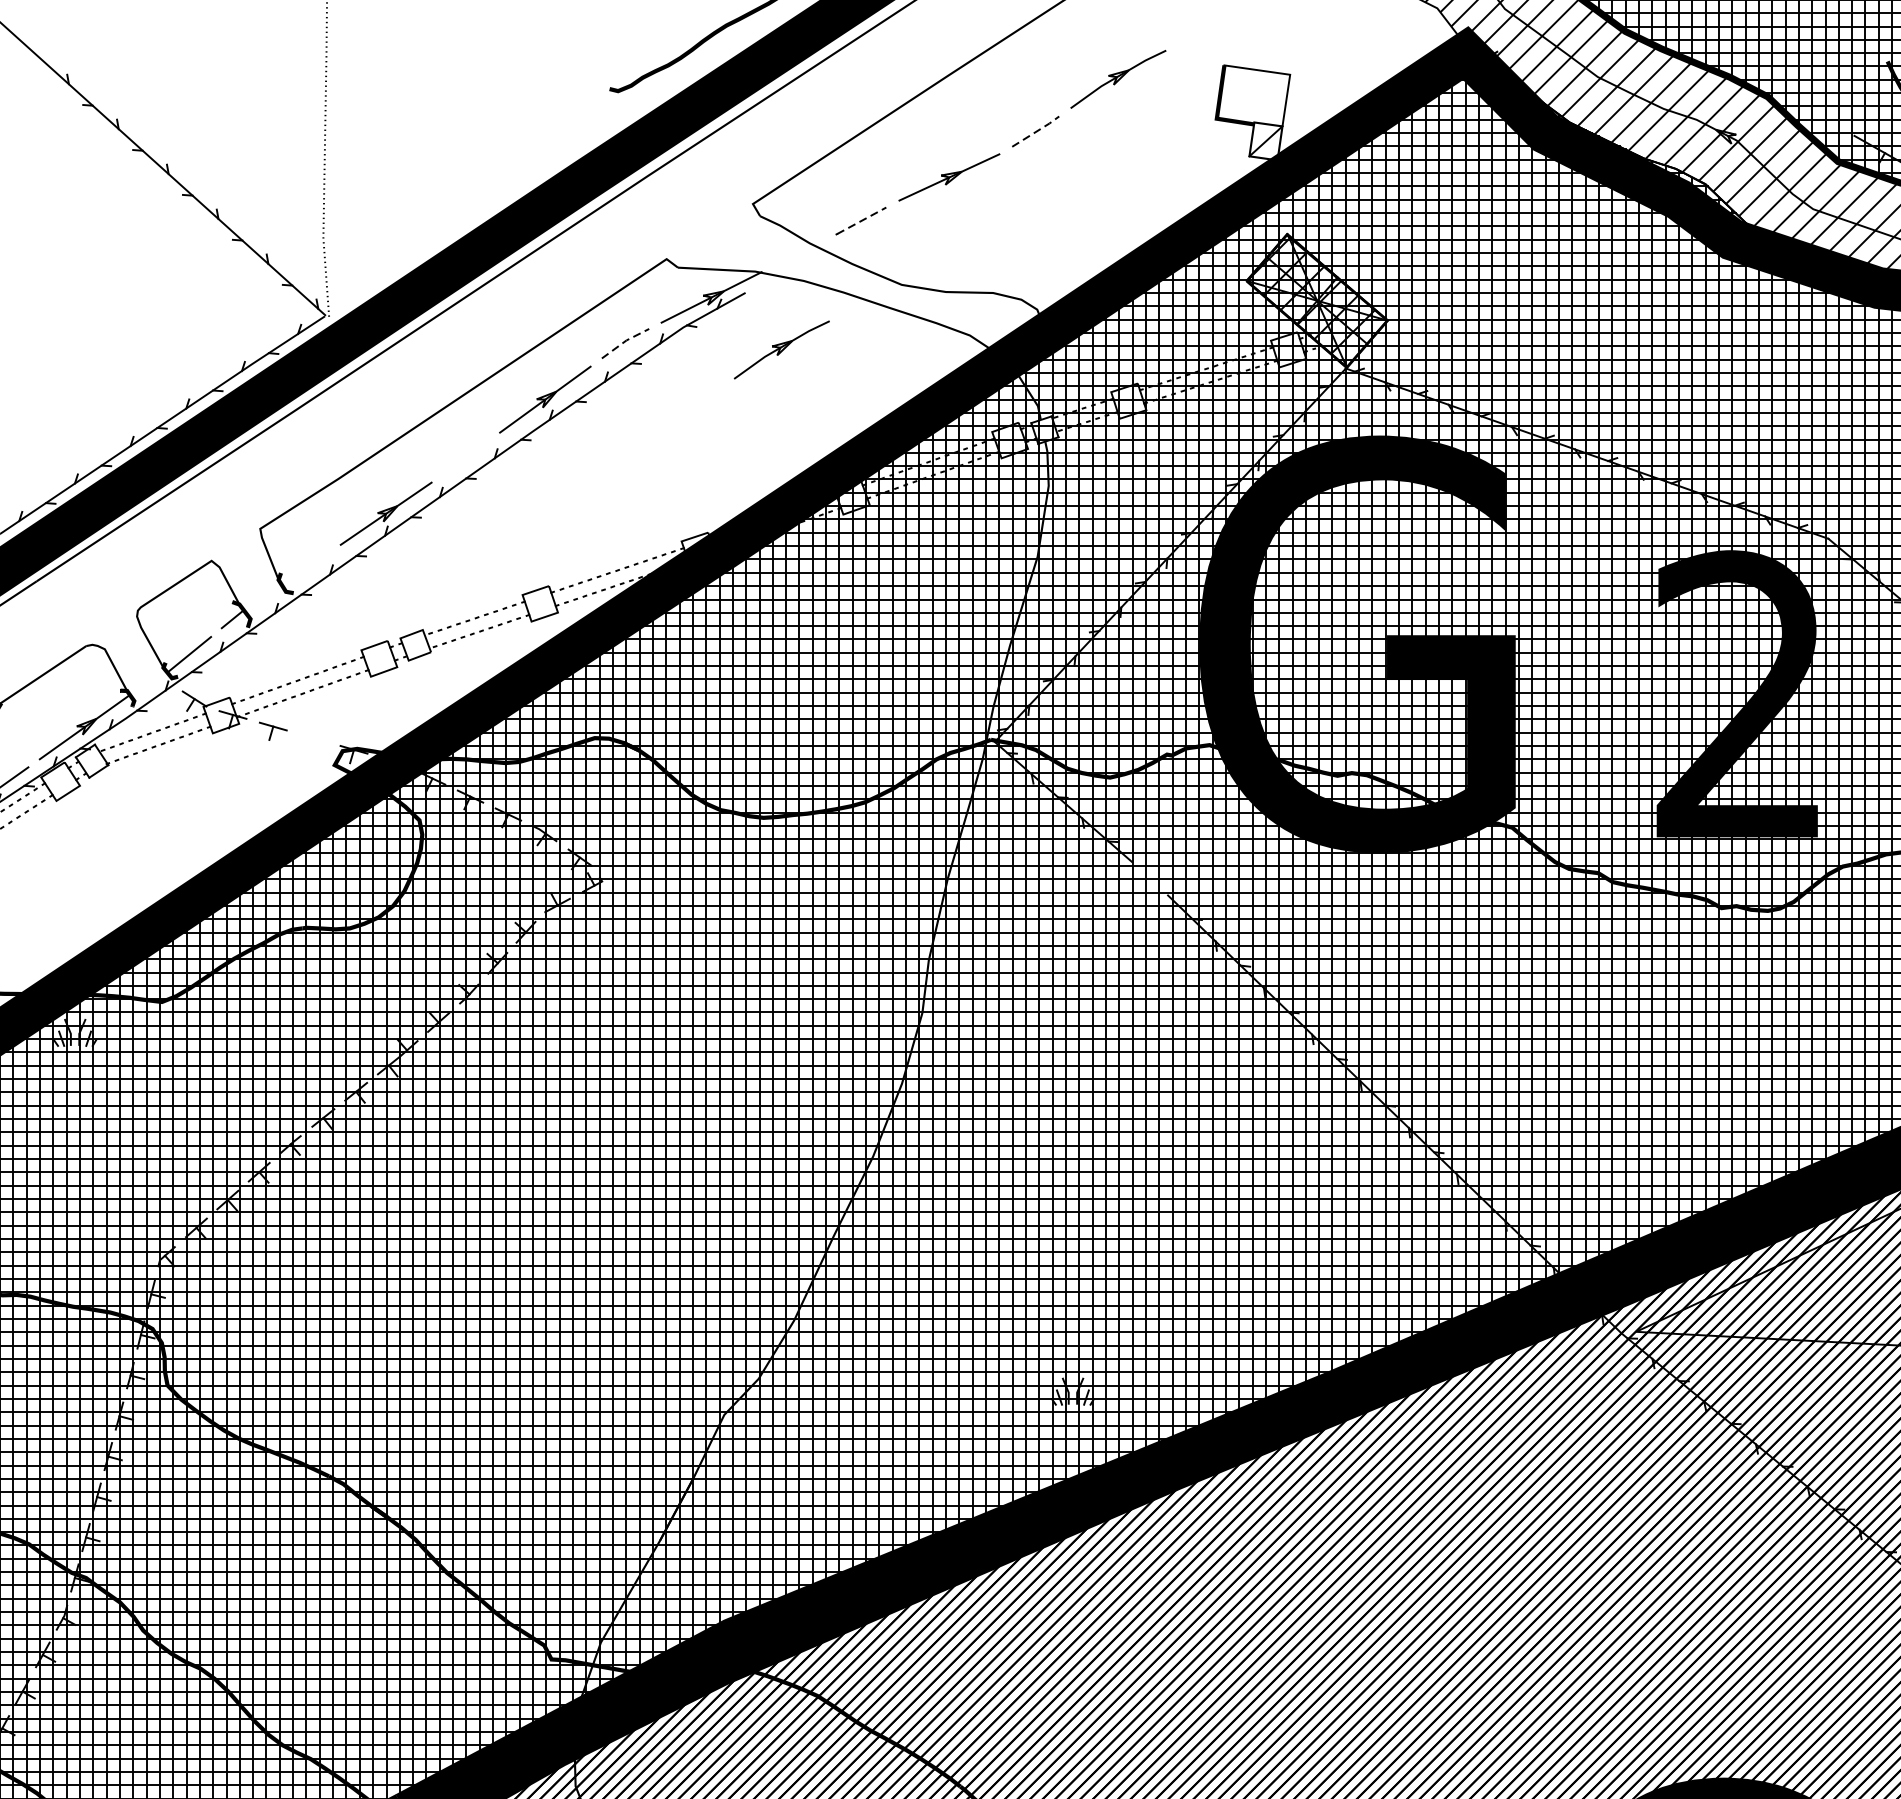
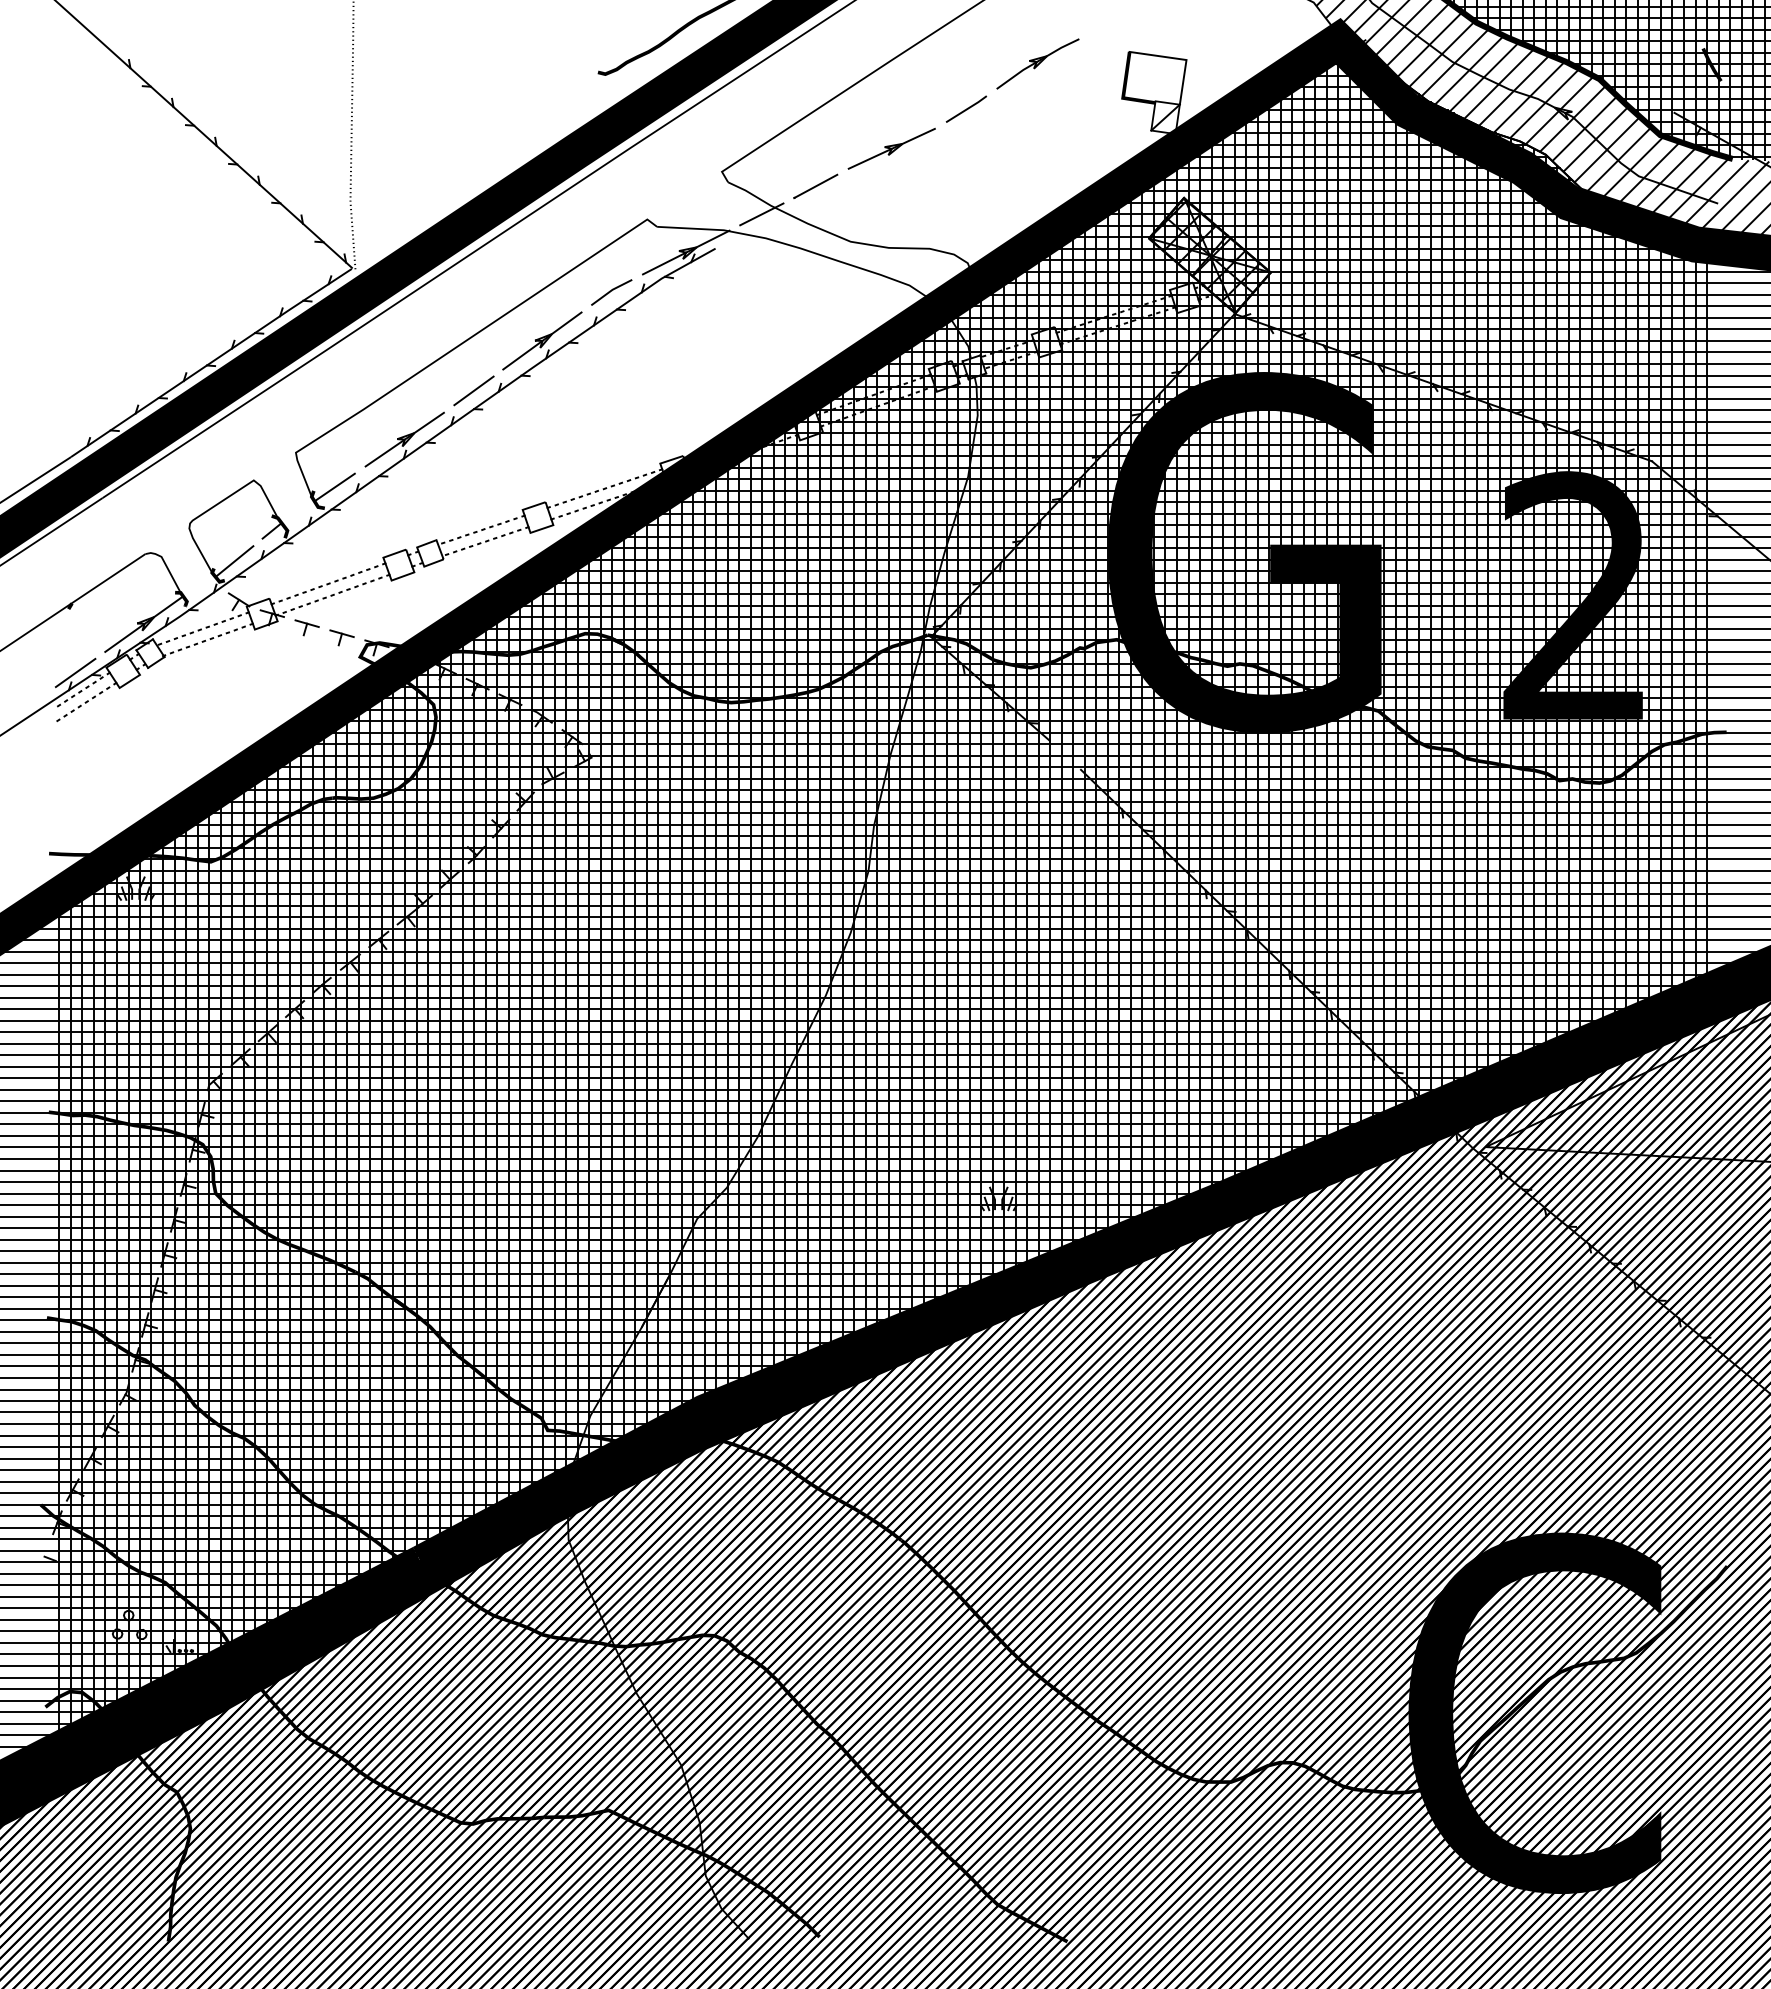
line: (1036, 130) -> (967, 108), dashed -> solid
line: (862, 221) -> (816, 186), dashed -> solid
line: (798, 253) -> (761, 214), added
line: (625, 341) -> (611, 290), dashed -> solid
part: (781, 349) -> (746, 297), removed
line: (465, 456) -> (473, 390), added
line: (304, 569) -> (334, 487), added
part: (313, 742) -> (341, 637), added

